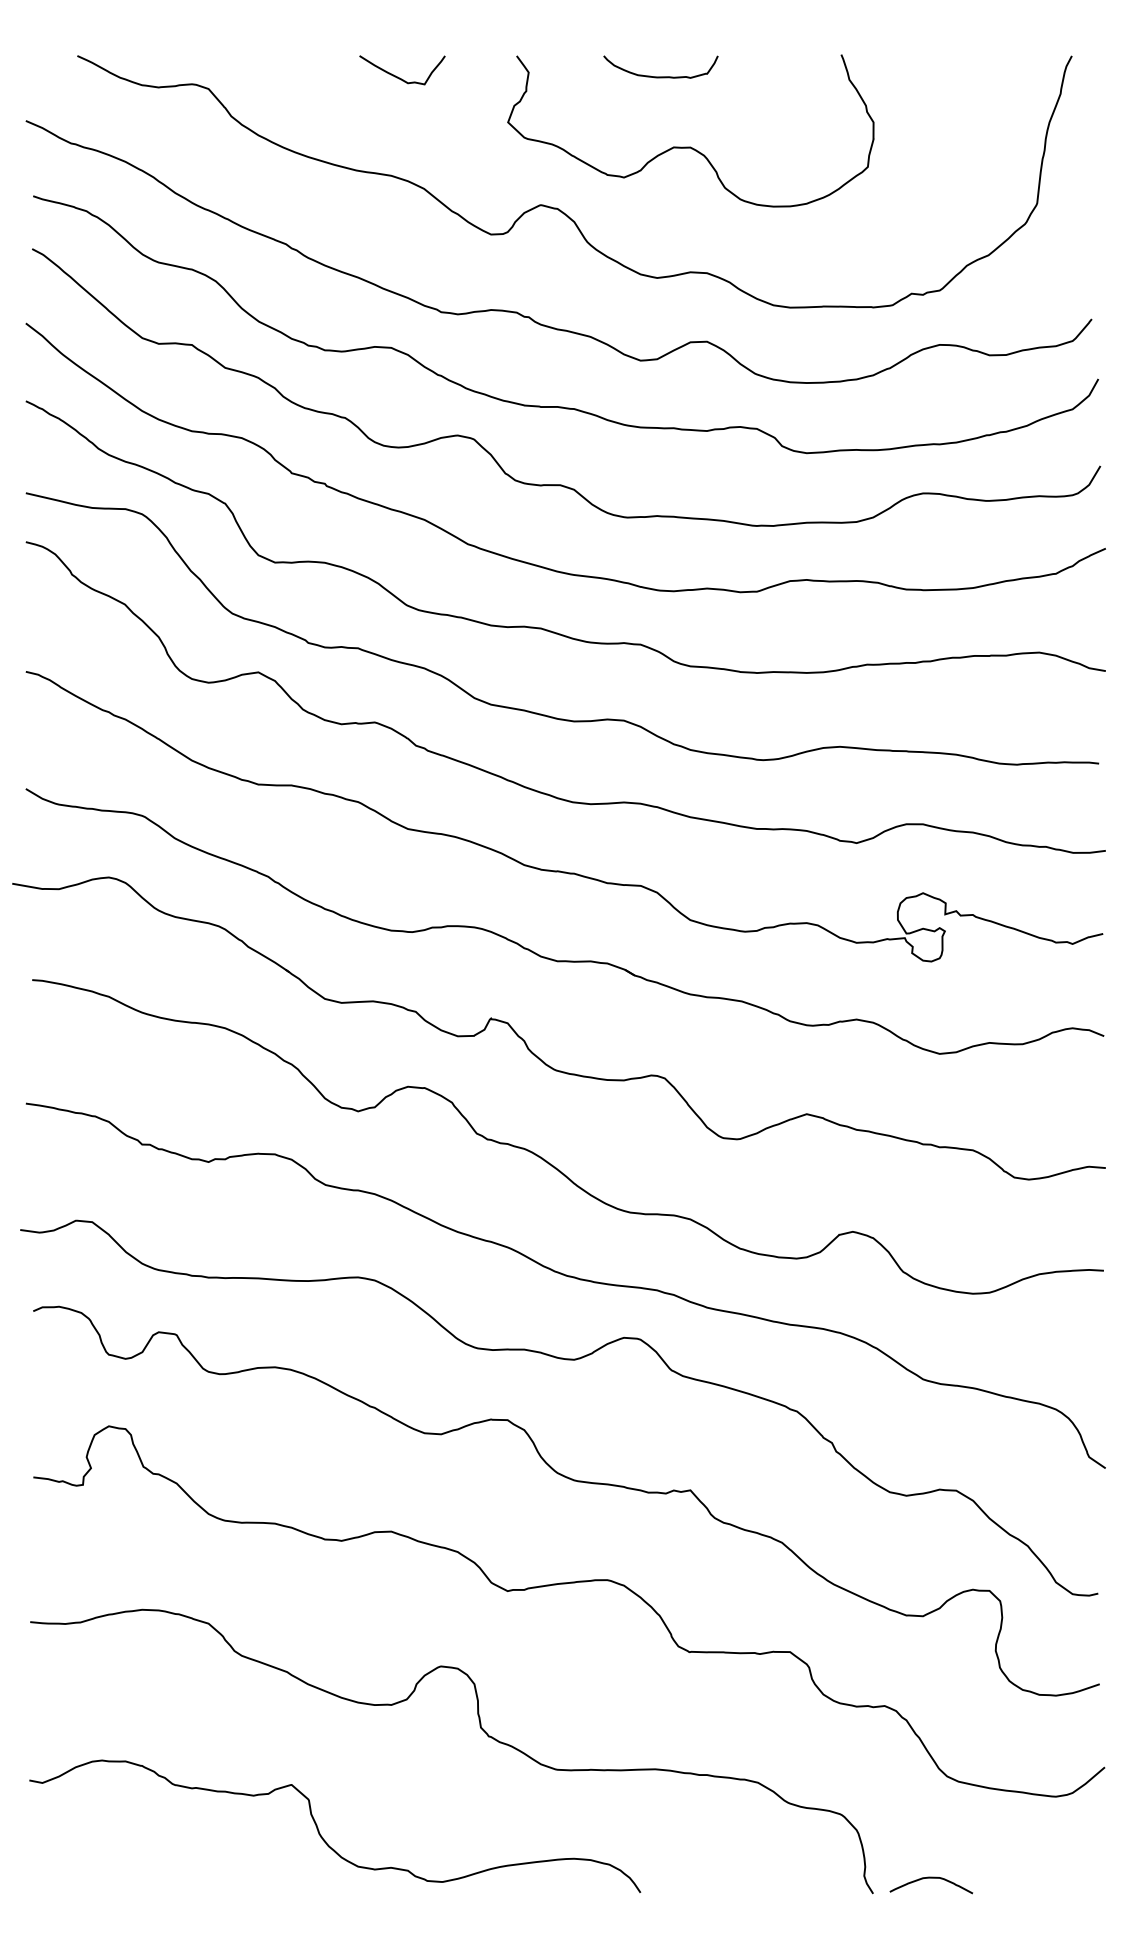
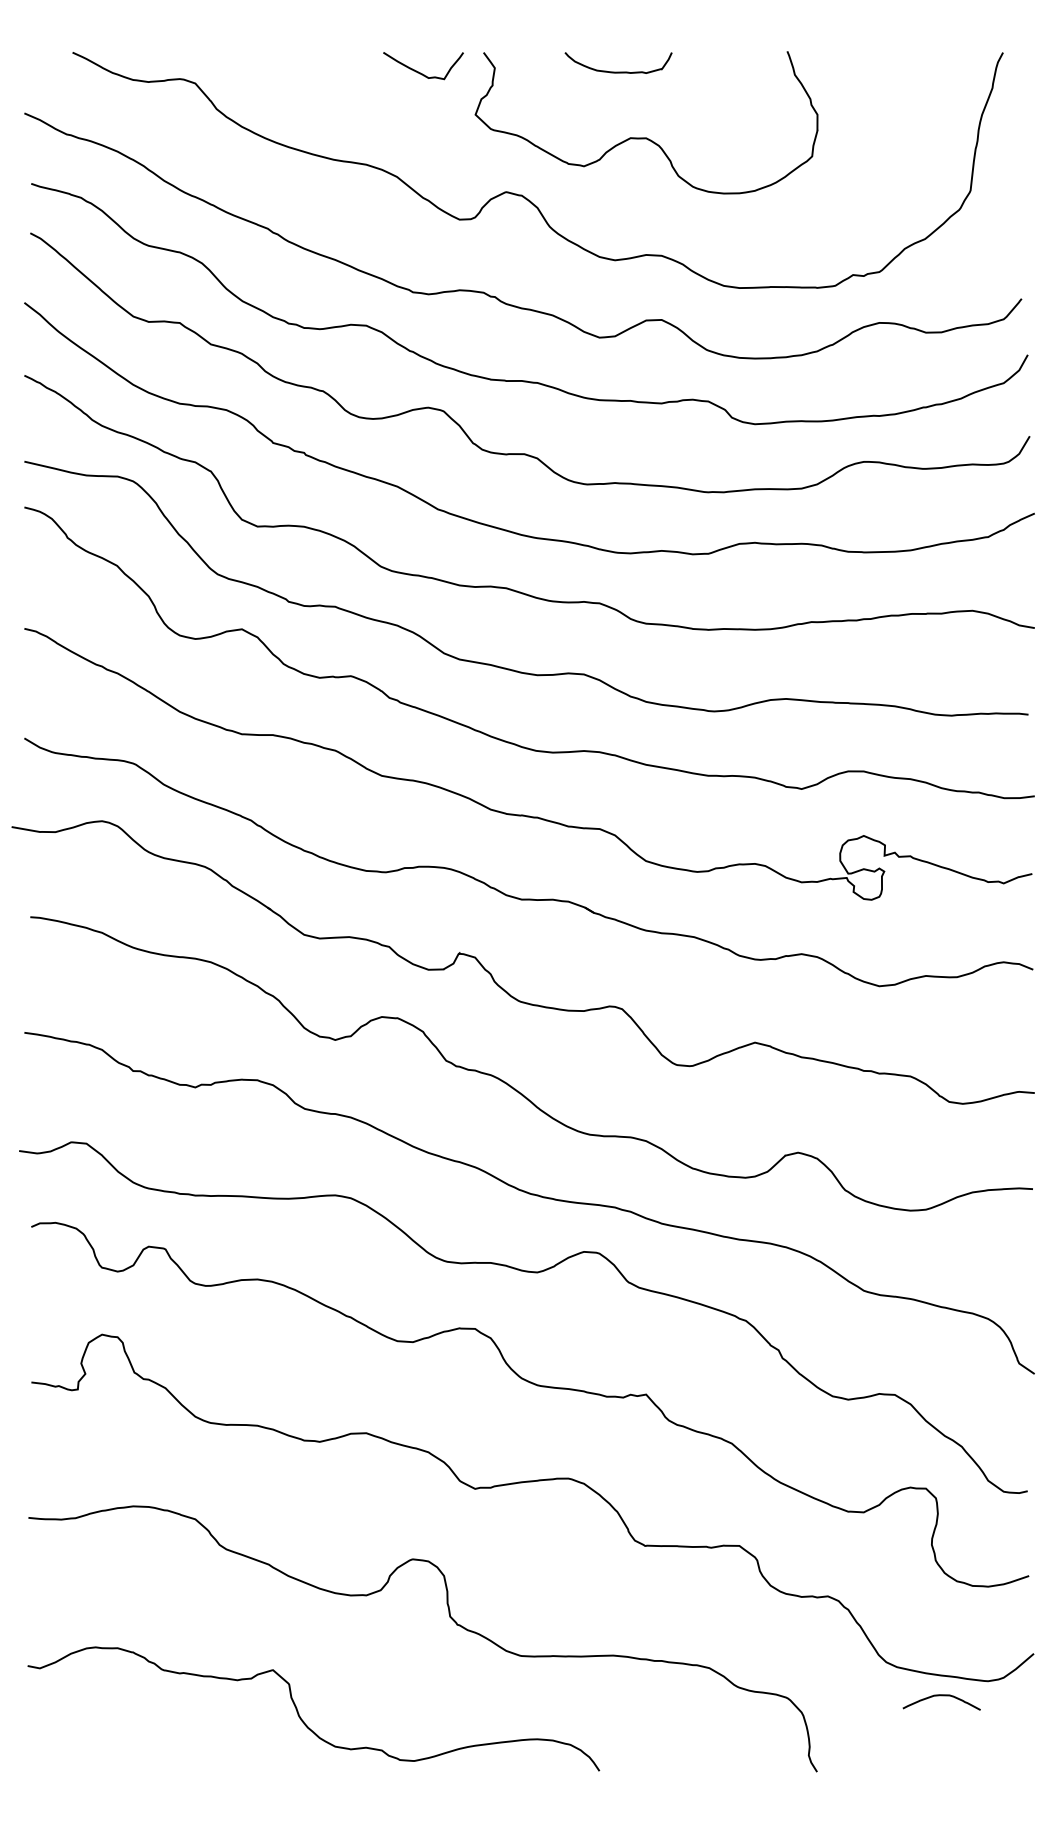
curve: (399, 77) -> (420, 72), moved
curve: (931, 1878) -> (941, 1696), moved

